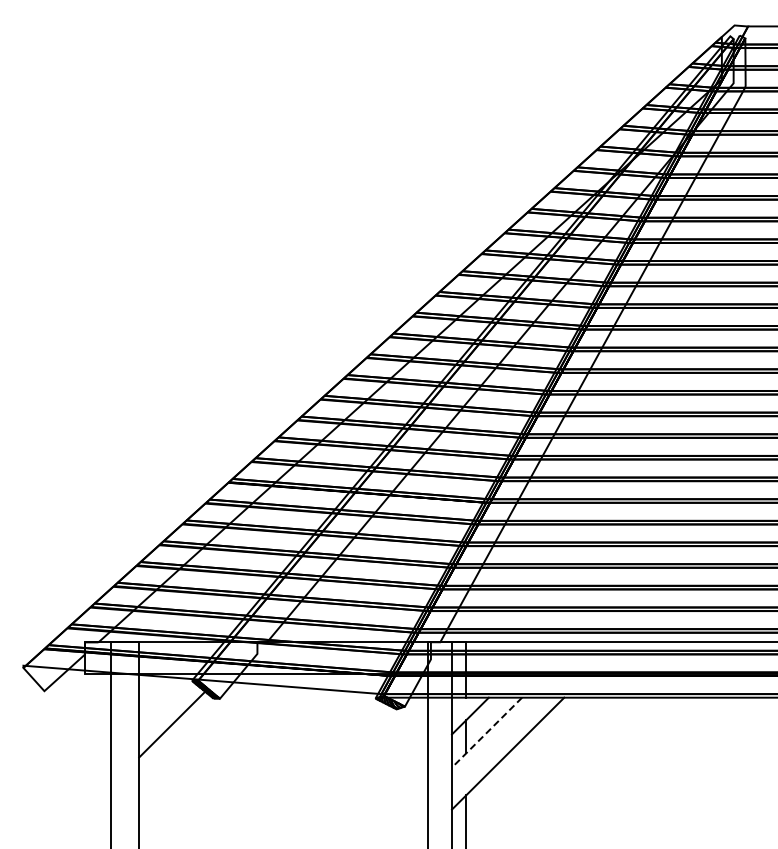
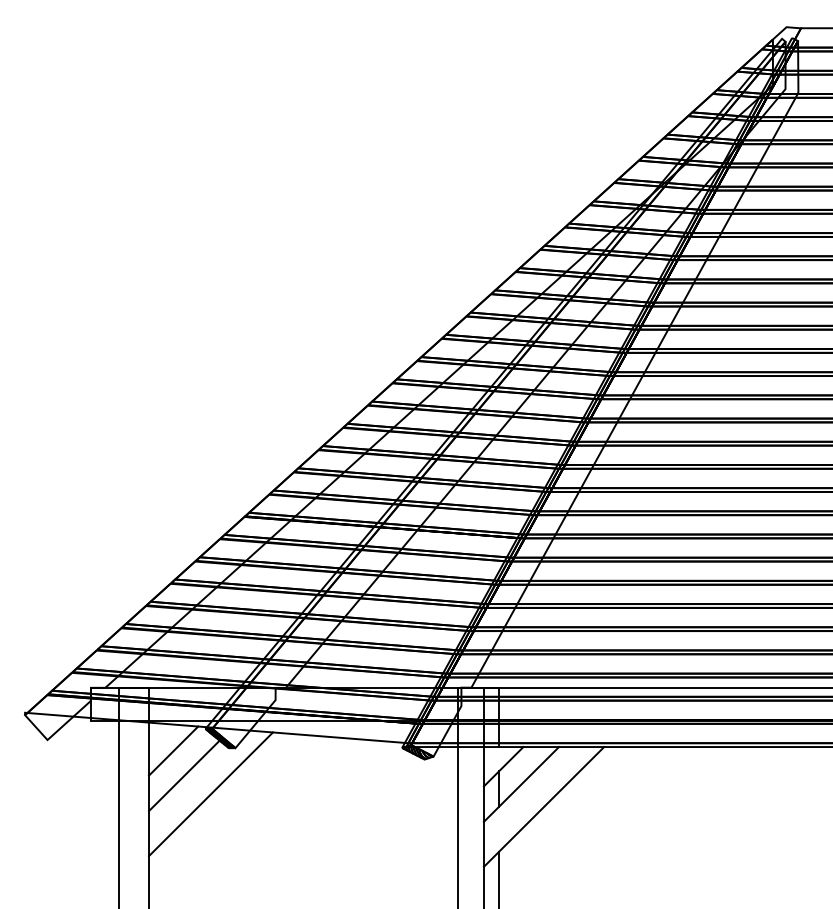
line: (162, 701) -> (173, 751), added
line: (487, 732) -> (521, 784), dashed -> solid
line: (197, 741) -> (211, 793), added

